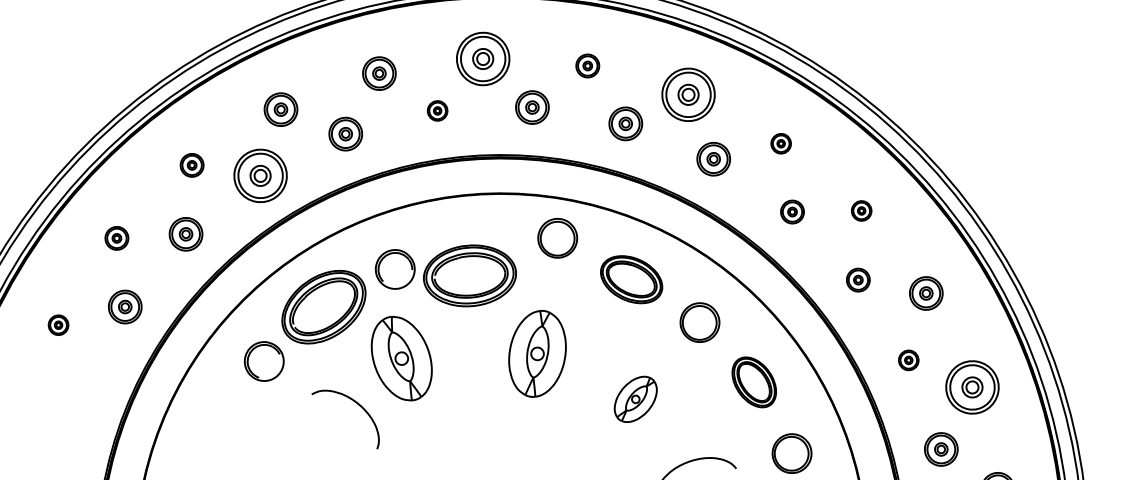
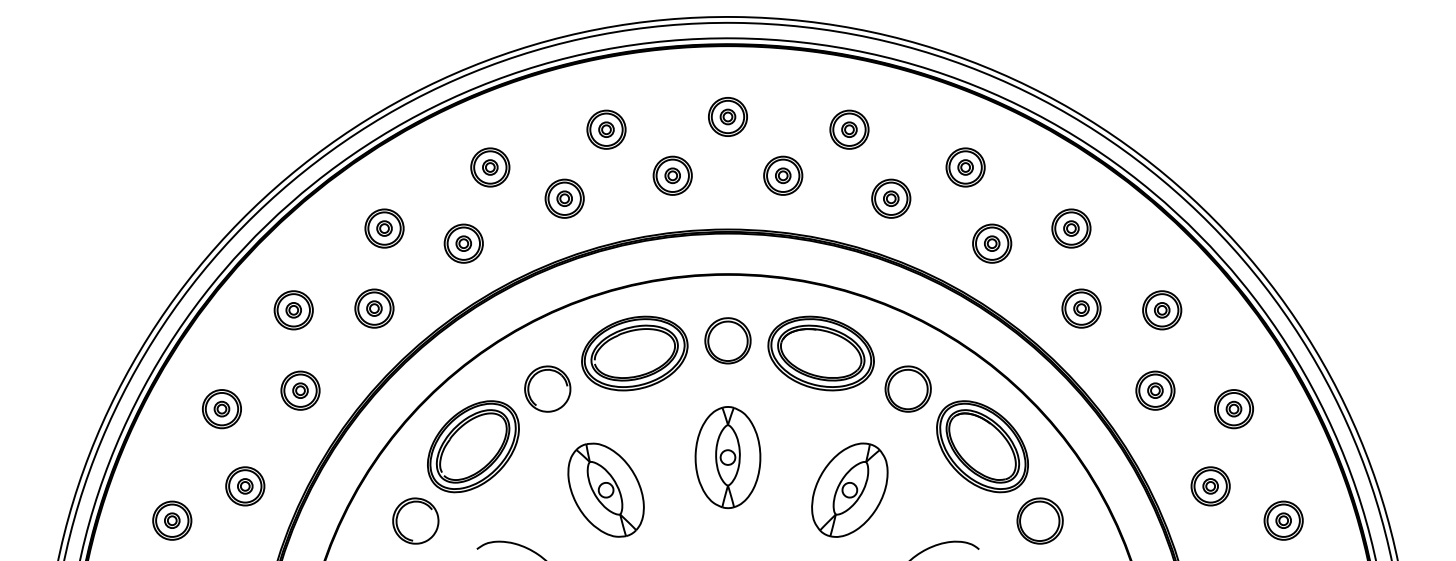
part: (483, 58) -> (606, 129), size x0.62
part: (587, 65) -> (727, 116), size x1.43
part: (688, 94) -> (849, 129), size x0.62
part: (437, 110) -> (564, 198), size x1.67
part: (781, 143) -> (965, 167), size x1.67
part: (191, 165) -> (293, 310), size x1.43
part: (260, 175) -> (374, 308), size x0.62
part: (861, 210) -> (1071, 228), size x1.67
part: (792, 211) -> (992, 243), size x1.43
part: (557, 237) -> (727, 340), moved
part: (116, 238) -> (221, 409), size x1.43
part: (469, 275) -> (634, 353), moved
part: (631, 279) -> (820, 353), size x1.43
part: (858, 280) -> (1081, 308), size x1.43
part: (58, 325) -> (172, 520), size x1.67
part: (401, 357) -> (605, 489), moved
part: (908, 360) -> (1155, 390), size x1.67
part: (754, 382) -> (982, 446), size x1.67
part: (971, 387) -> (1233, 409), size x0.62
part: (635, 398) -> (849, 489), size x1.67

